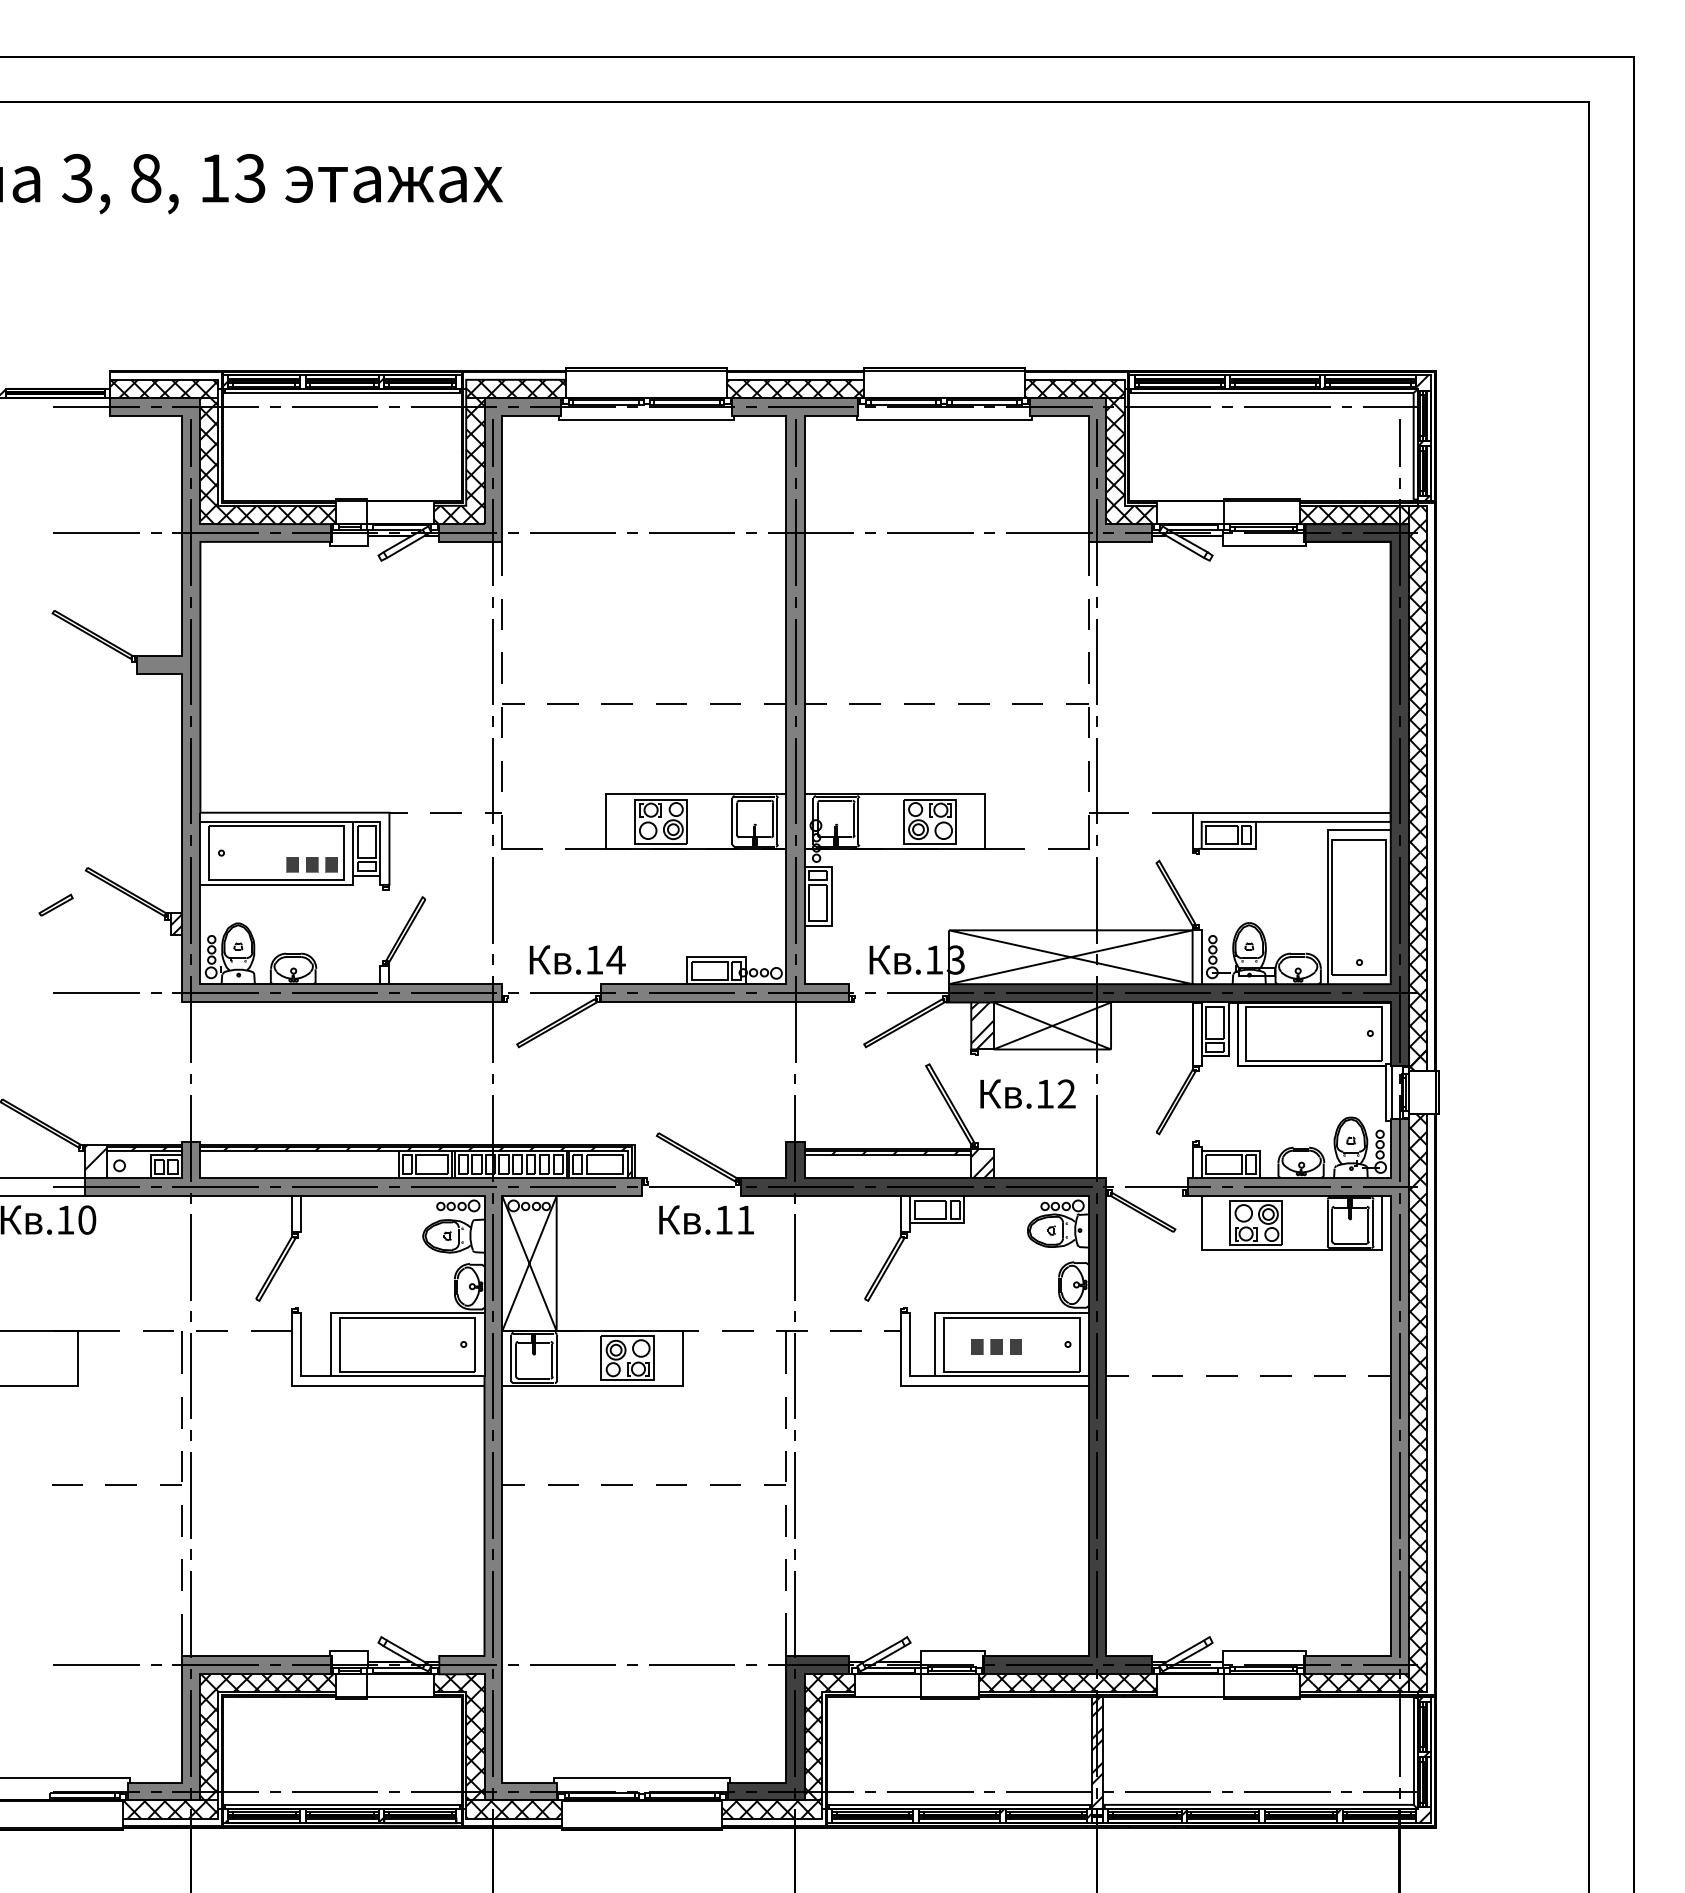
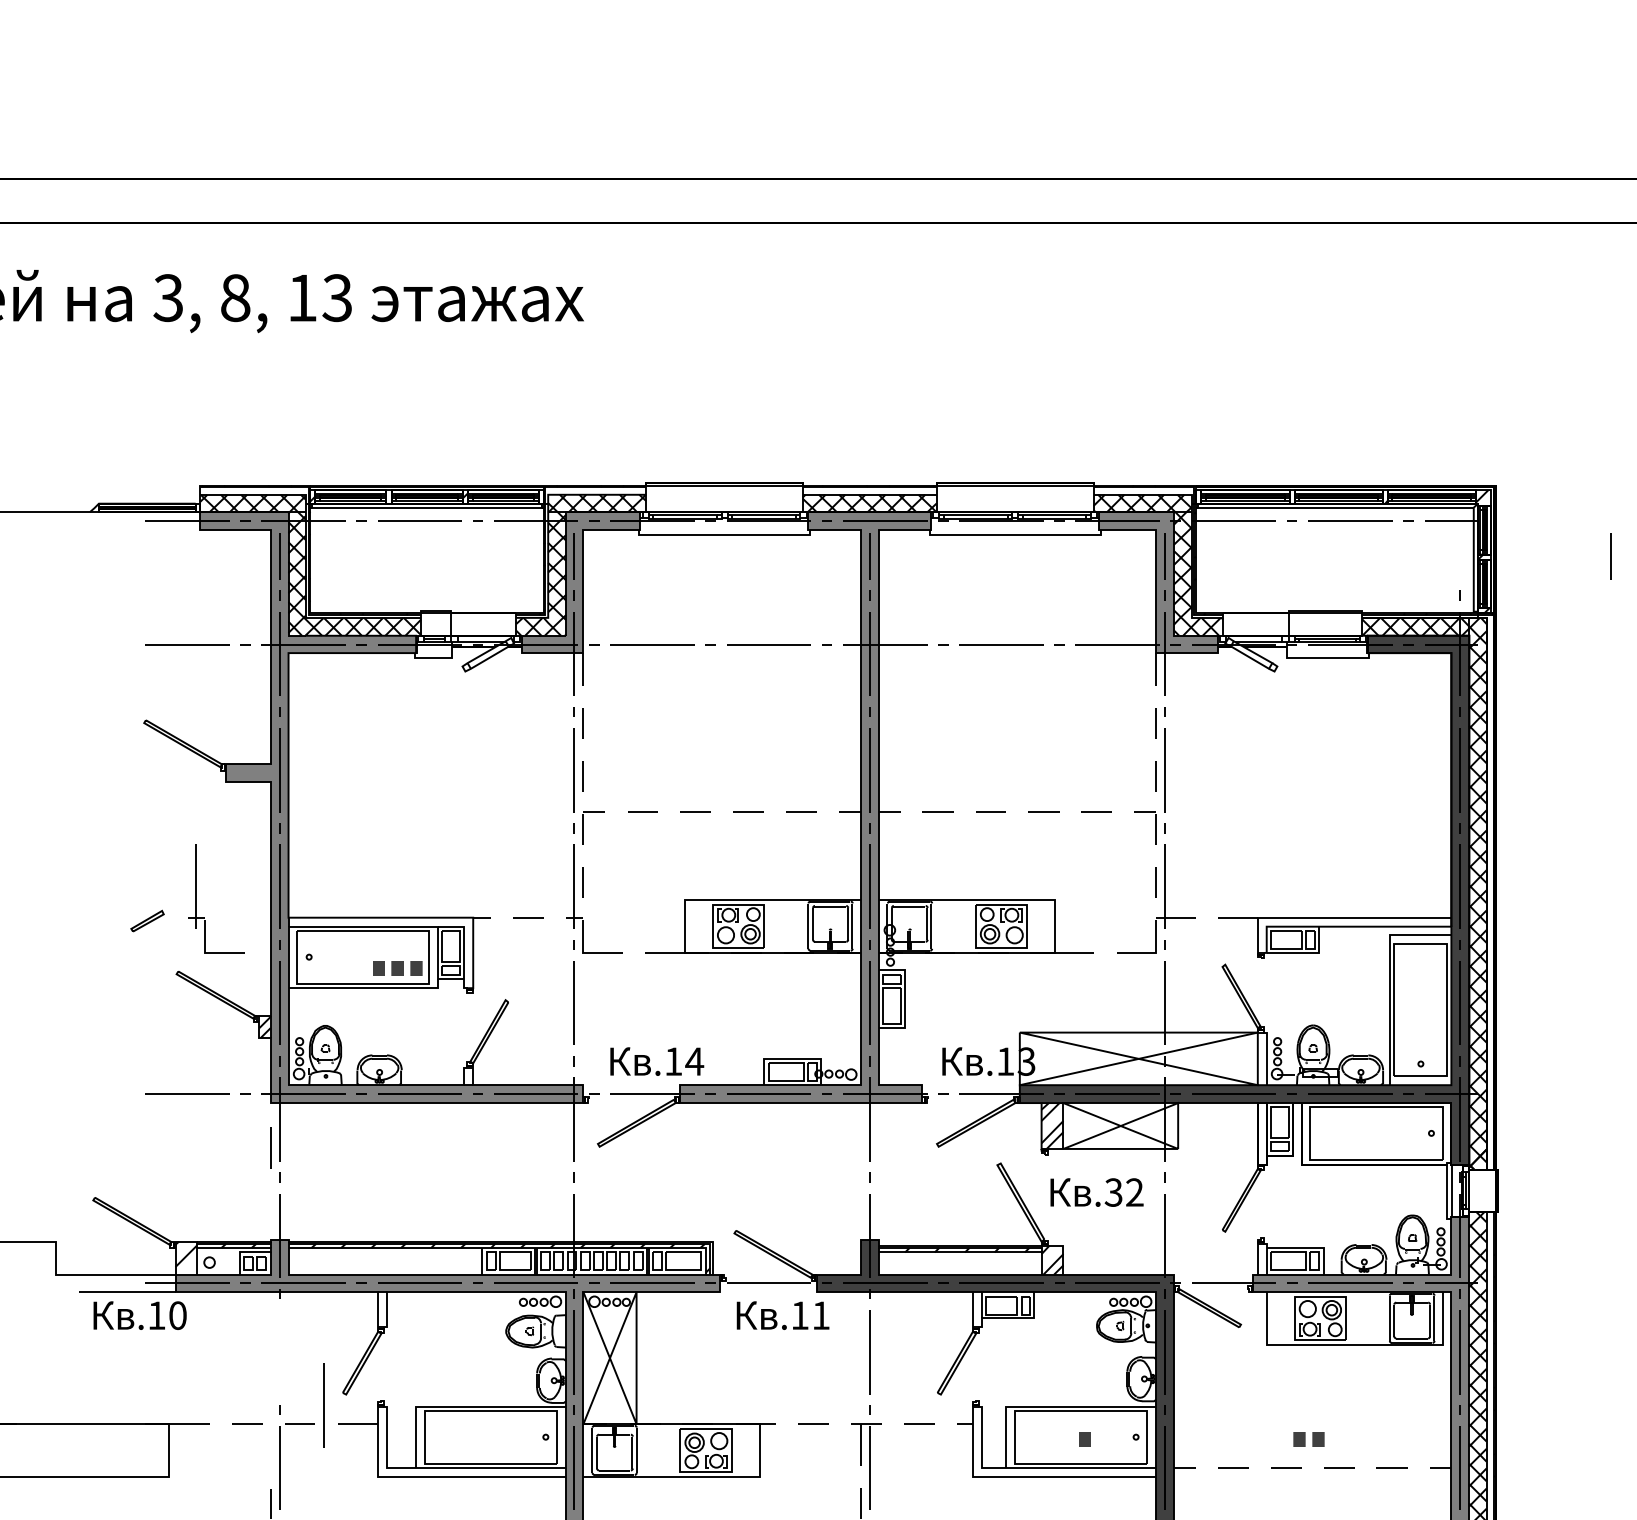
line: (1399, 442) -> (1610, 556), moved
part: (106, 793) -> (196, 898), added
part: (55, 904) -> (146, 920), moved
text: (1044, 1093) -> (1113, 1191), .12 -> .32
line: (190, 1257) -> (322, 1405), moved
part: (986, 1346) -> (1308, 1439), moved
line: (181, 1352) -> (270, 1148), moved

